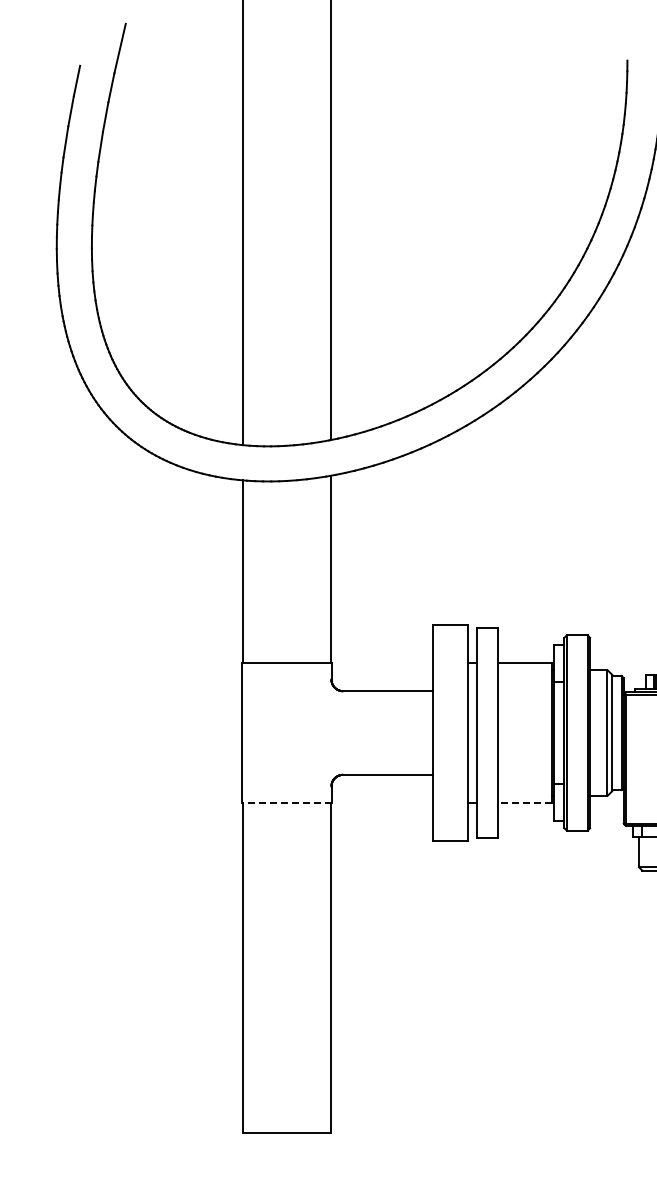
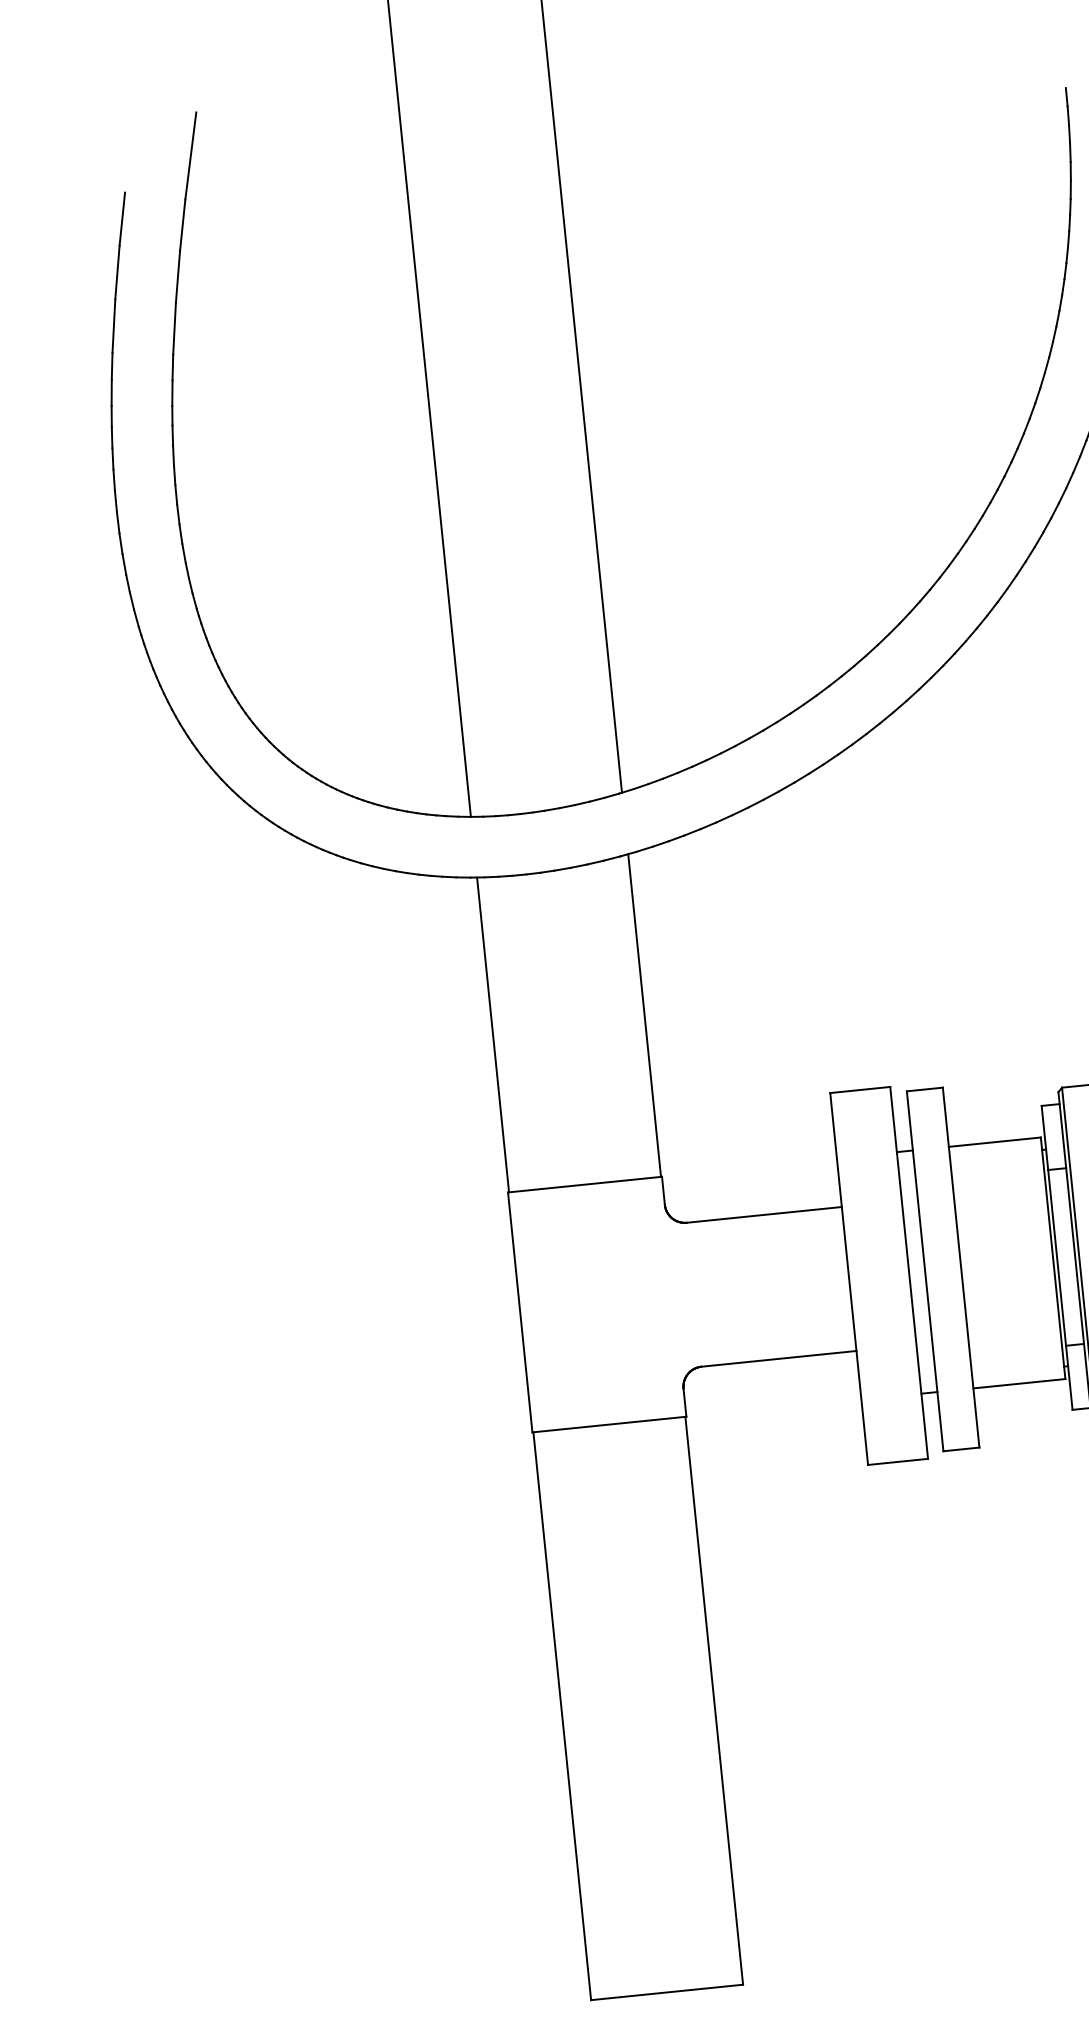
line: (286, 802) -> (608, 1424), dashed -> solid
line: (524, 803) -> (1018, 1384), dashed -> solid

